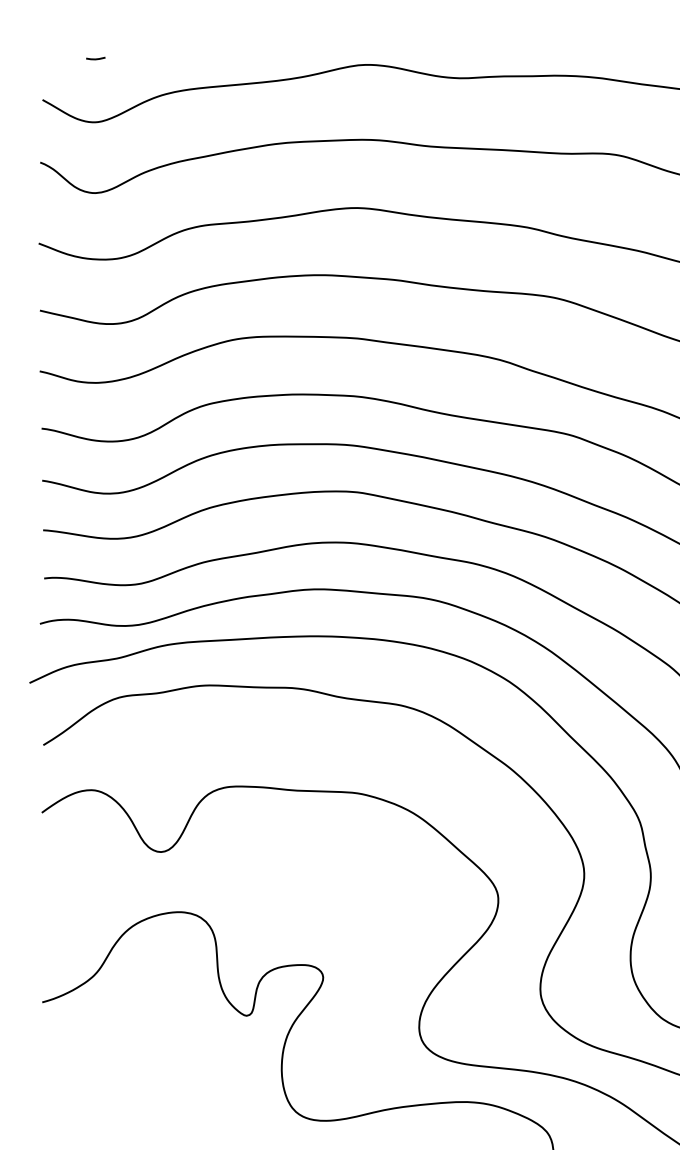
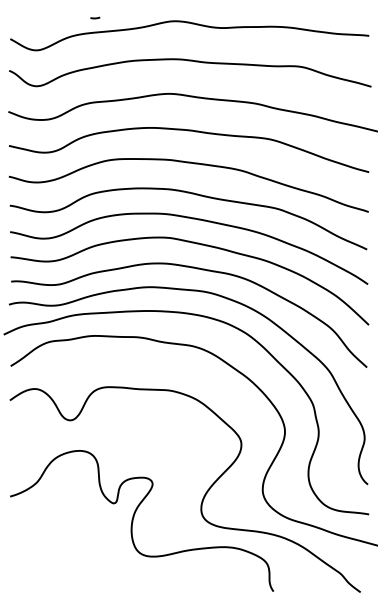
line: (96, 57) -> (95, 17), moved

